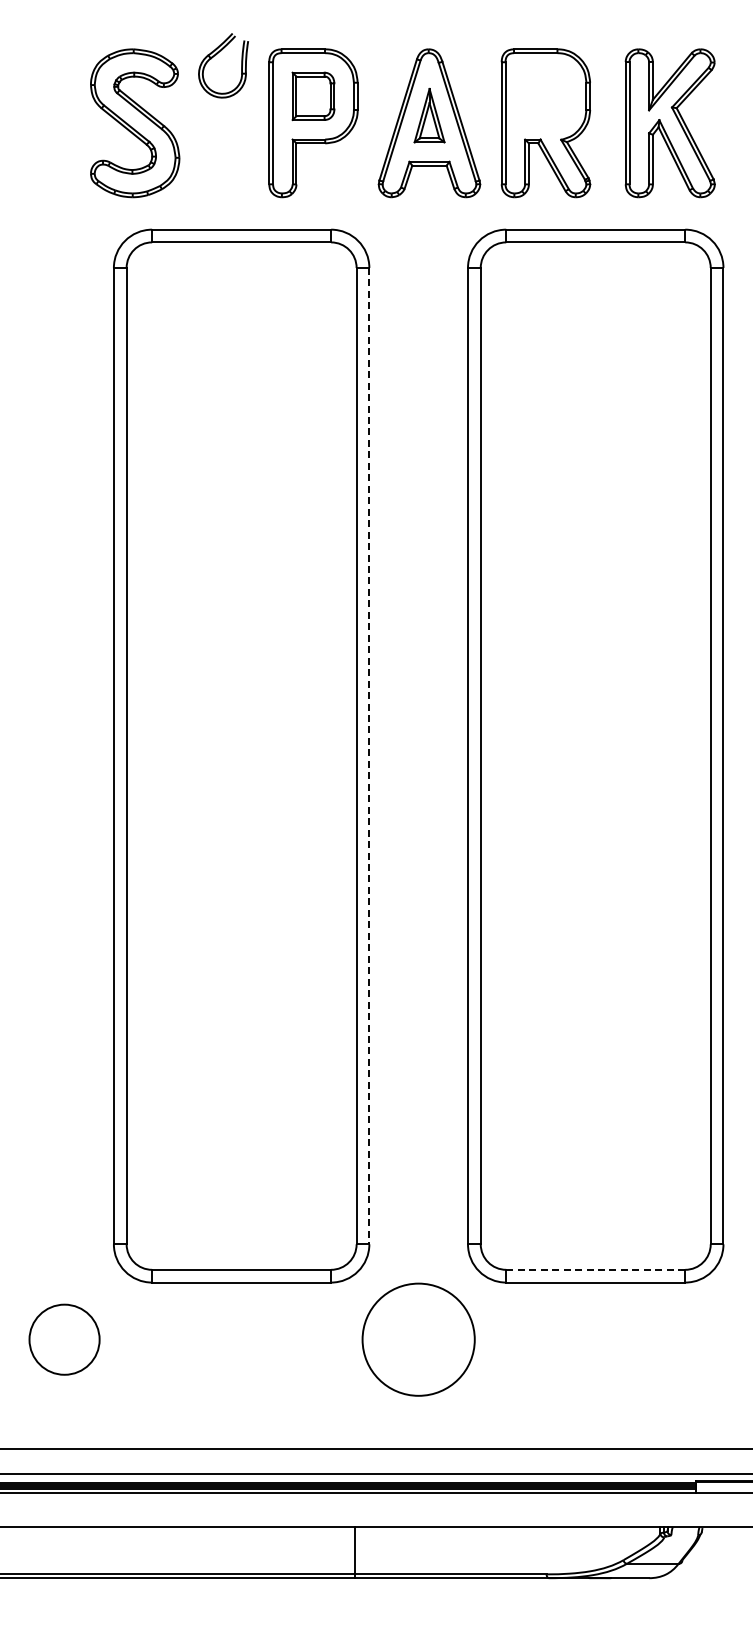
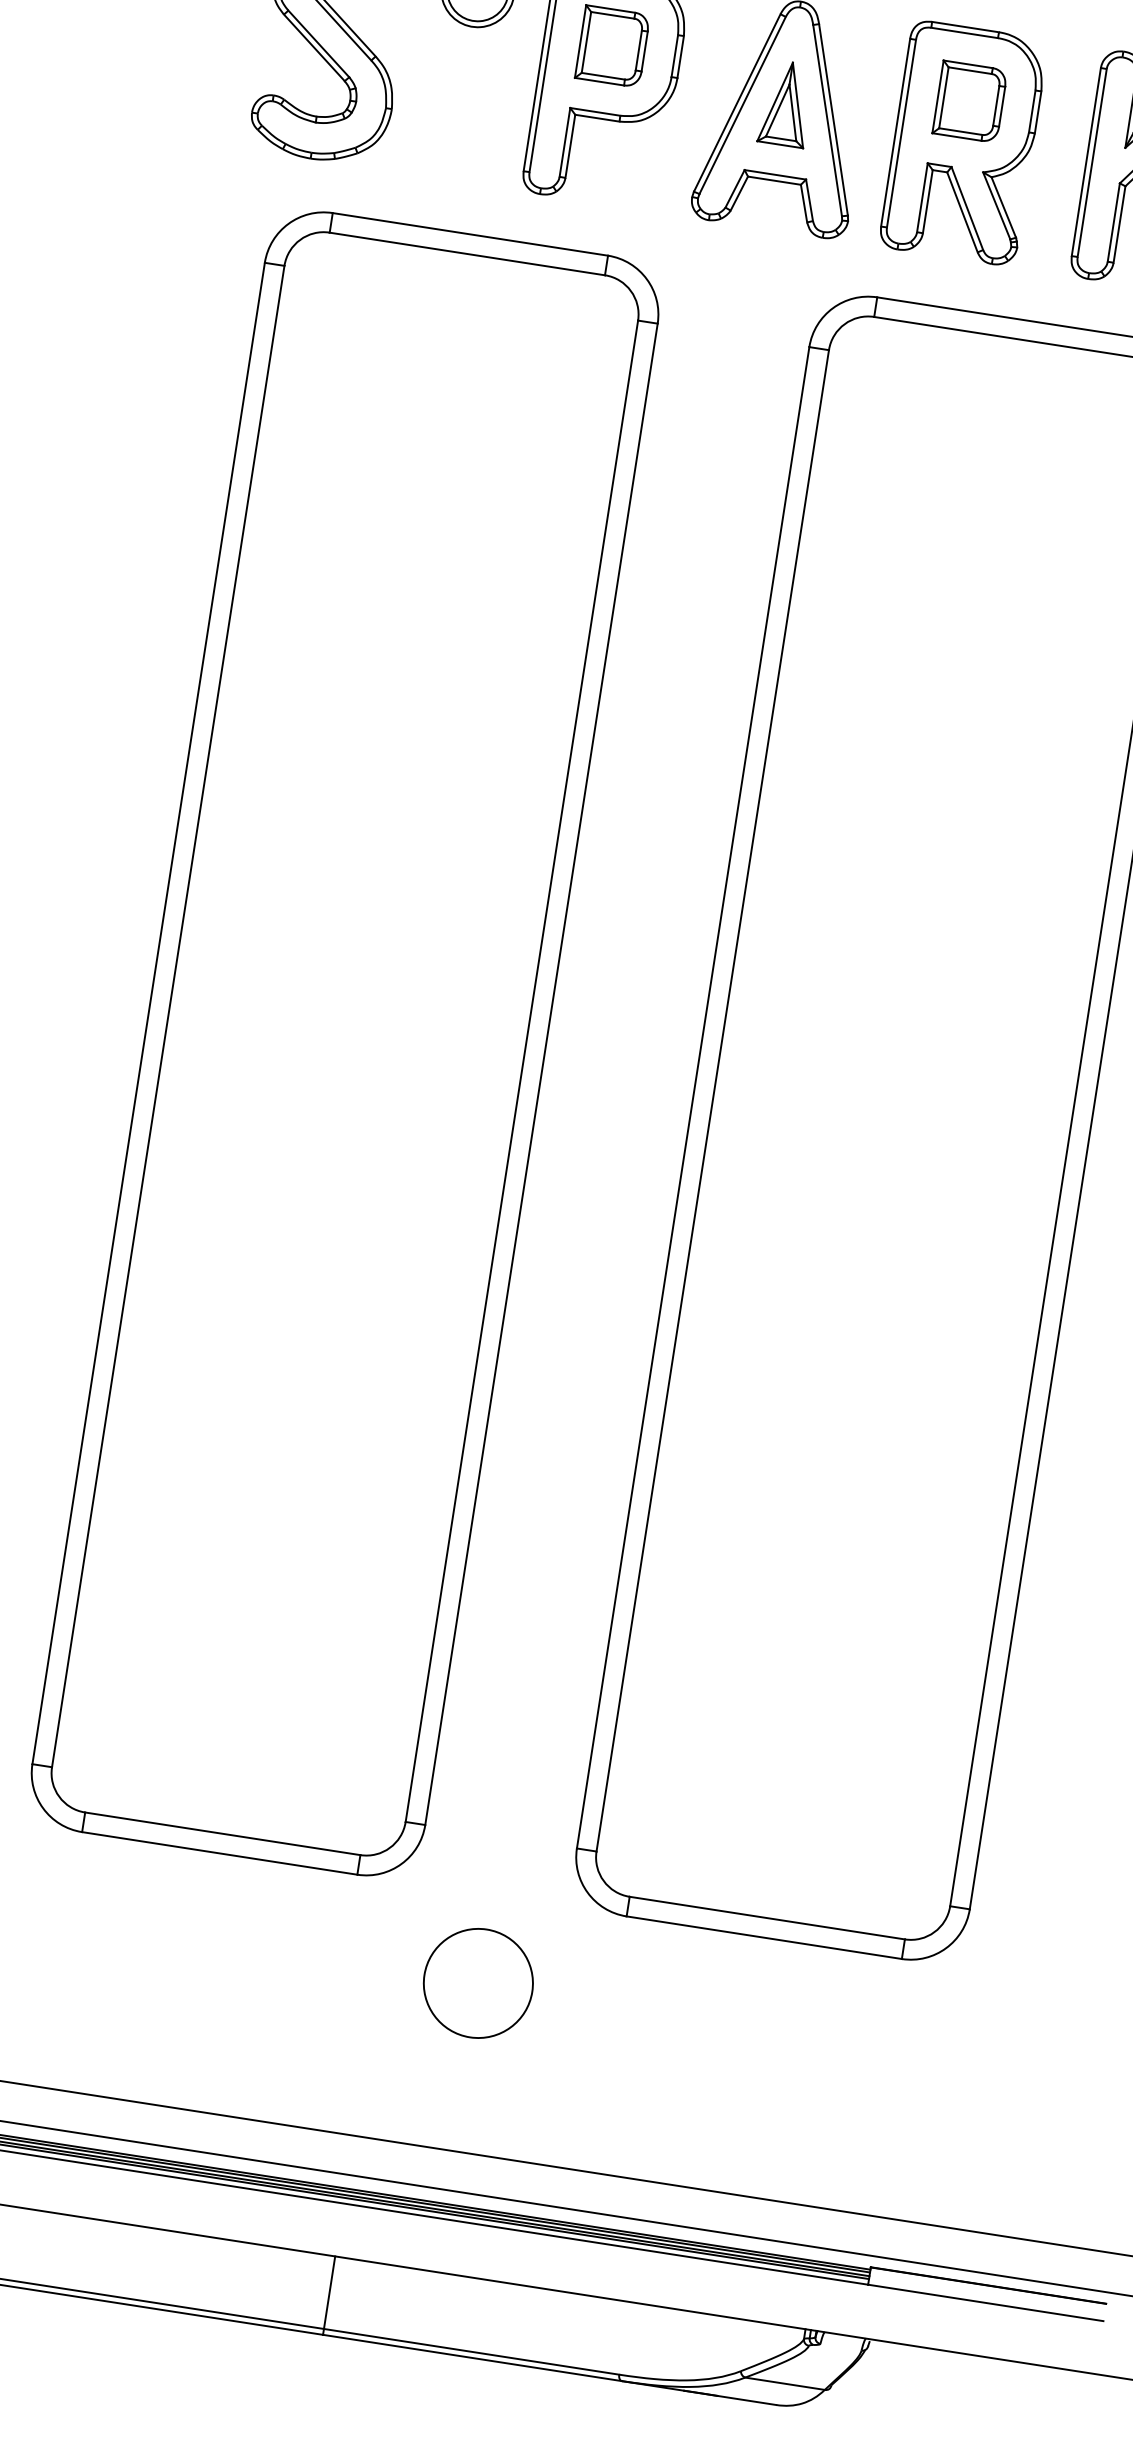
part: (545, 95) -> (969, 100), added
line: (369, 756) -> (541, 1074), dashed -> solid
line: (596, 1269) -> (768, 1917), dashed -> solid
circle: (418, 1339) -> (478, 1983), size x0.62

